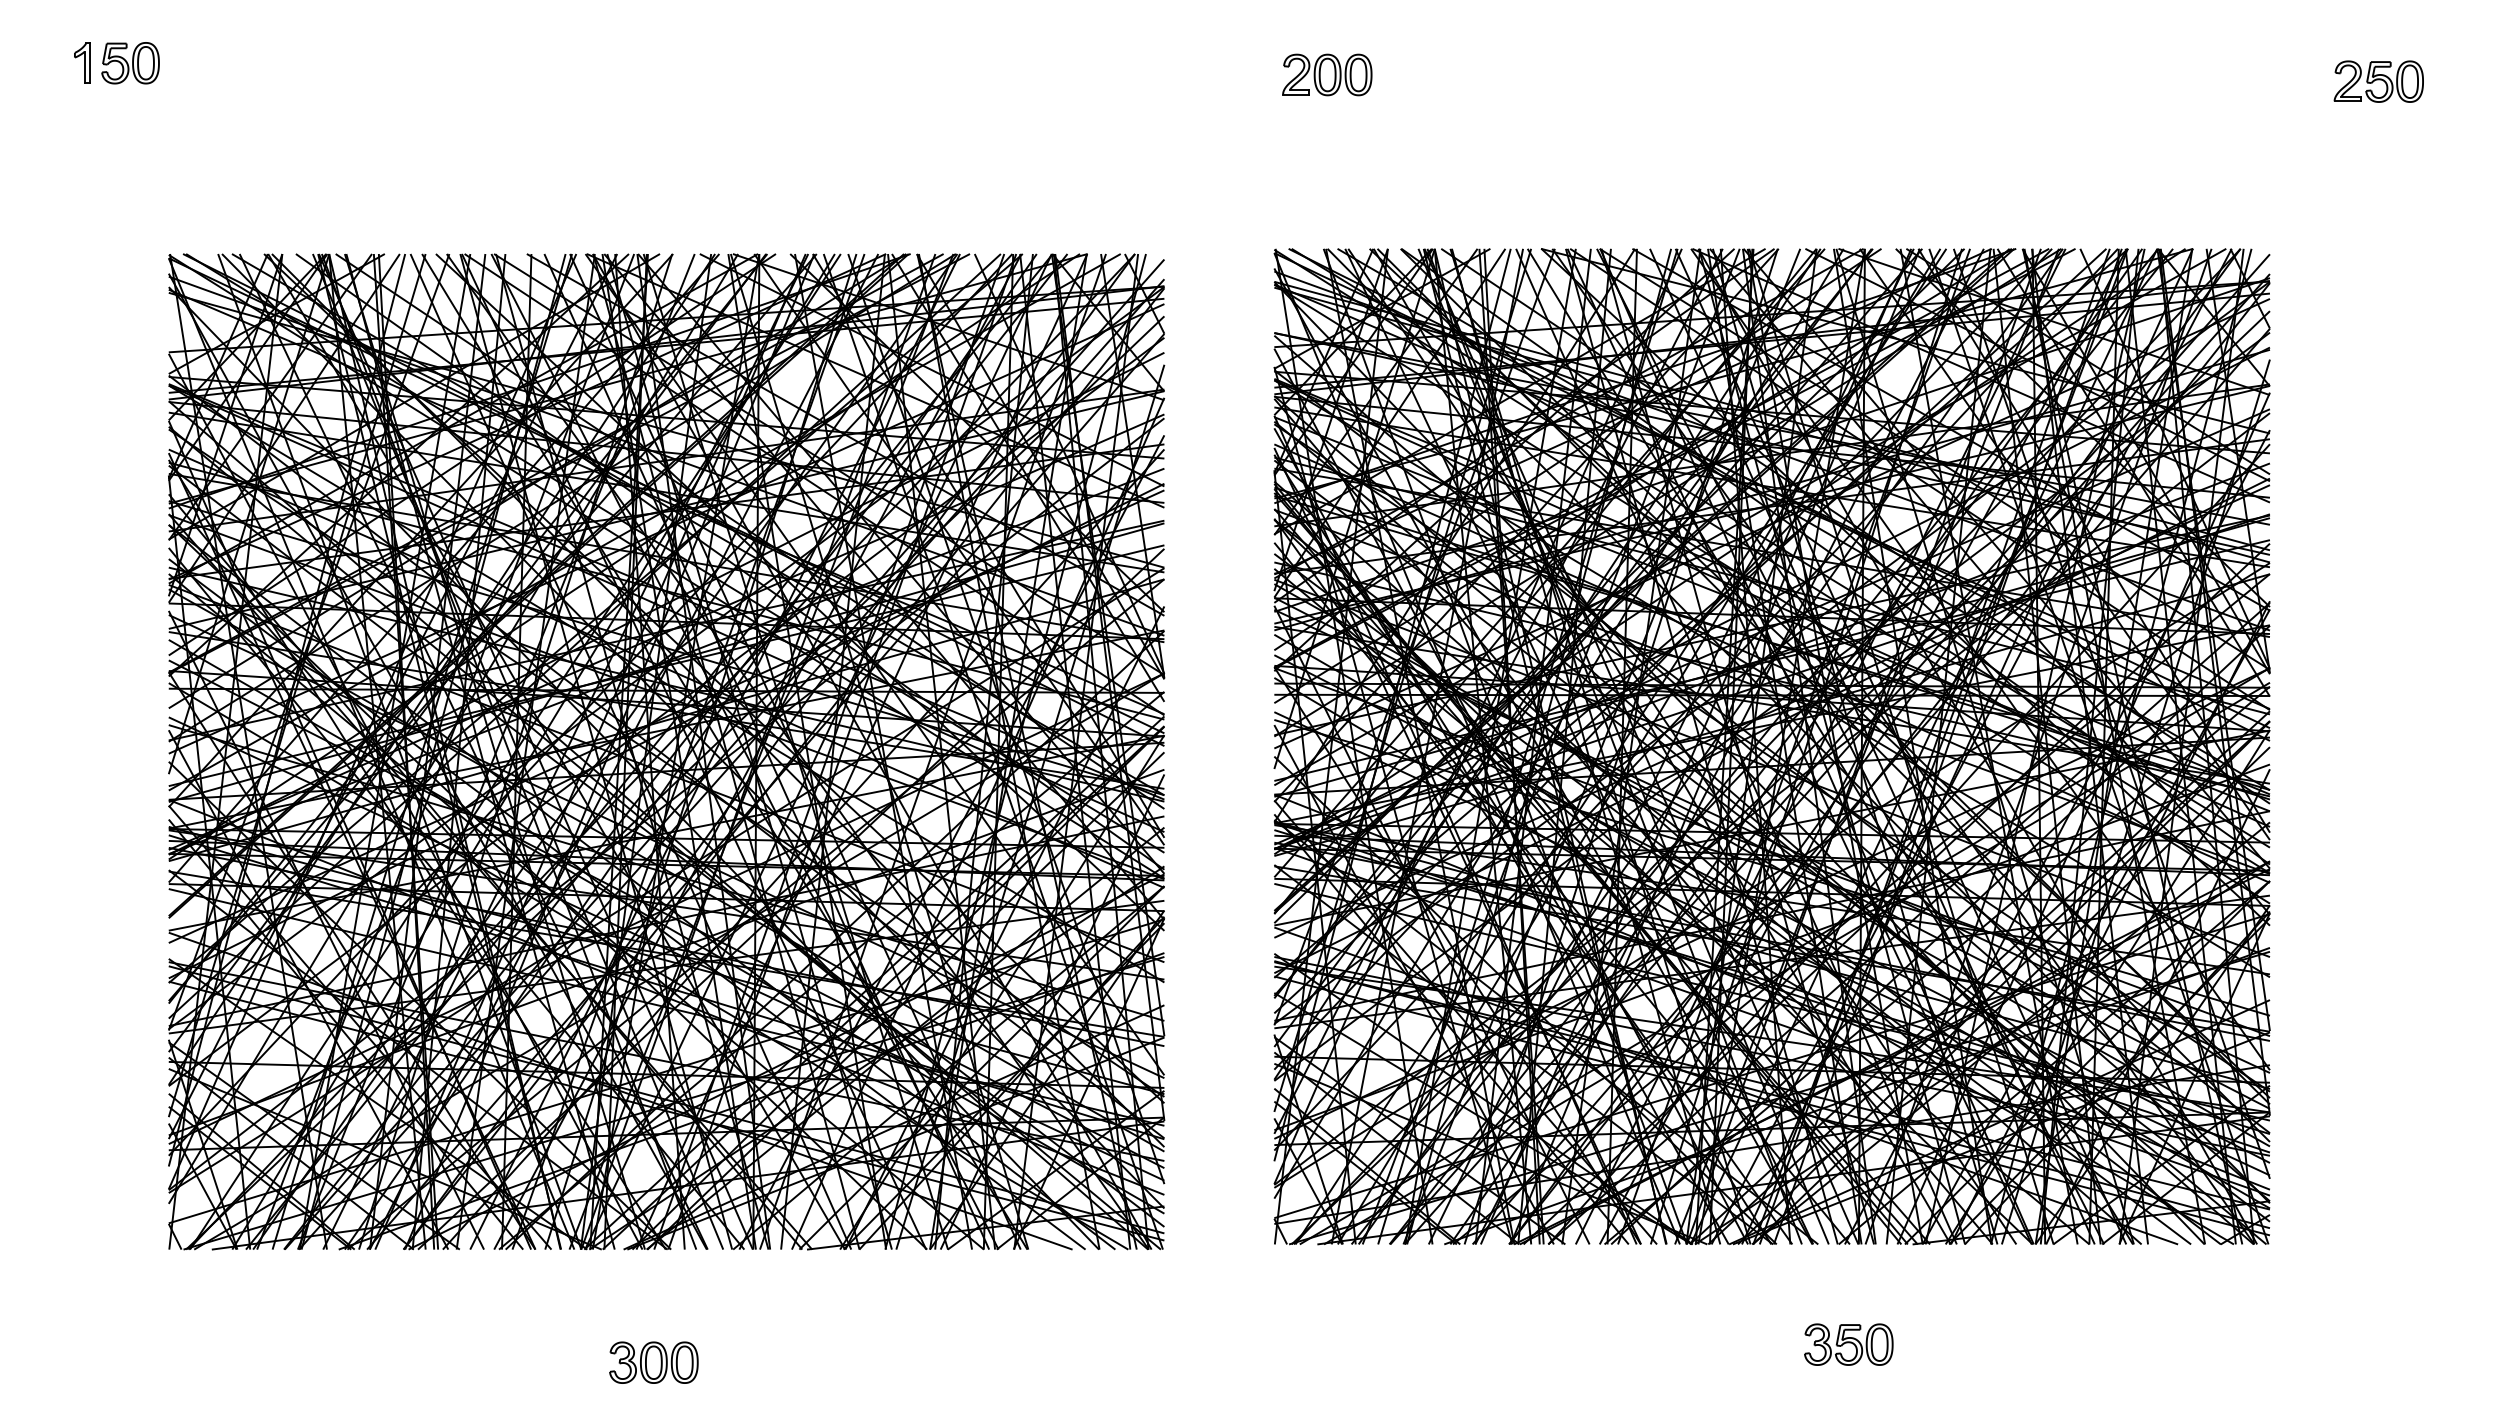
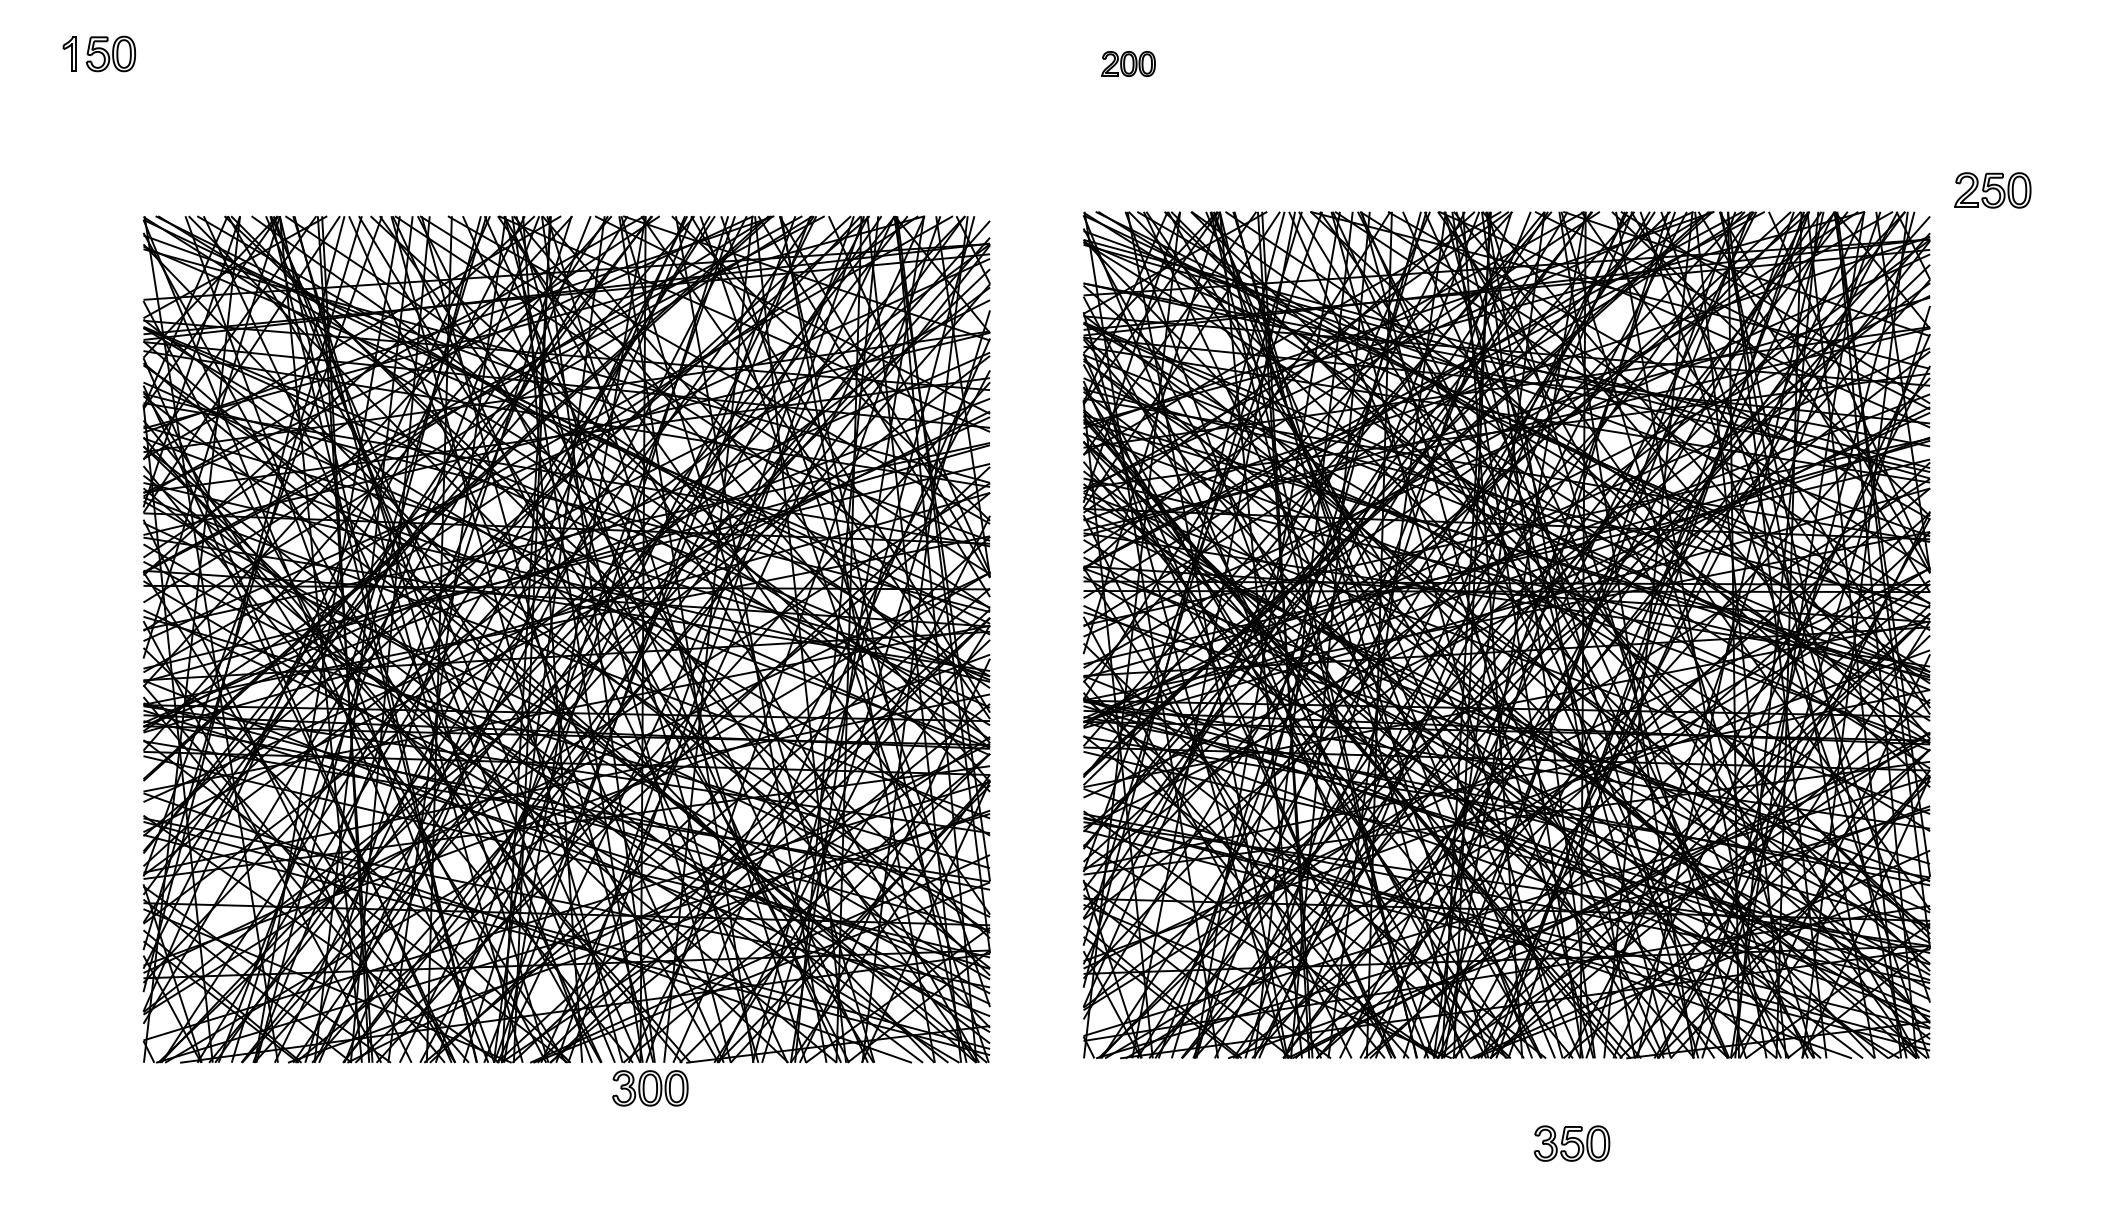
part: (1327, 74) -> (1128, 63), size x0.7
part: (2378, 81) -> (1992, 190), moved
part: (653, 1362) -> (650, 1088), moved

